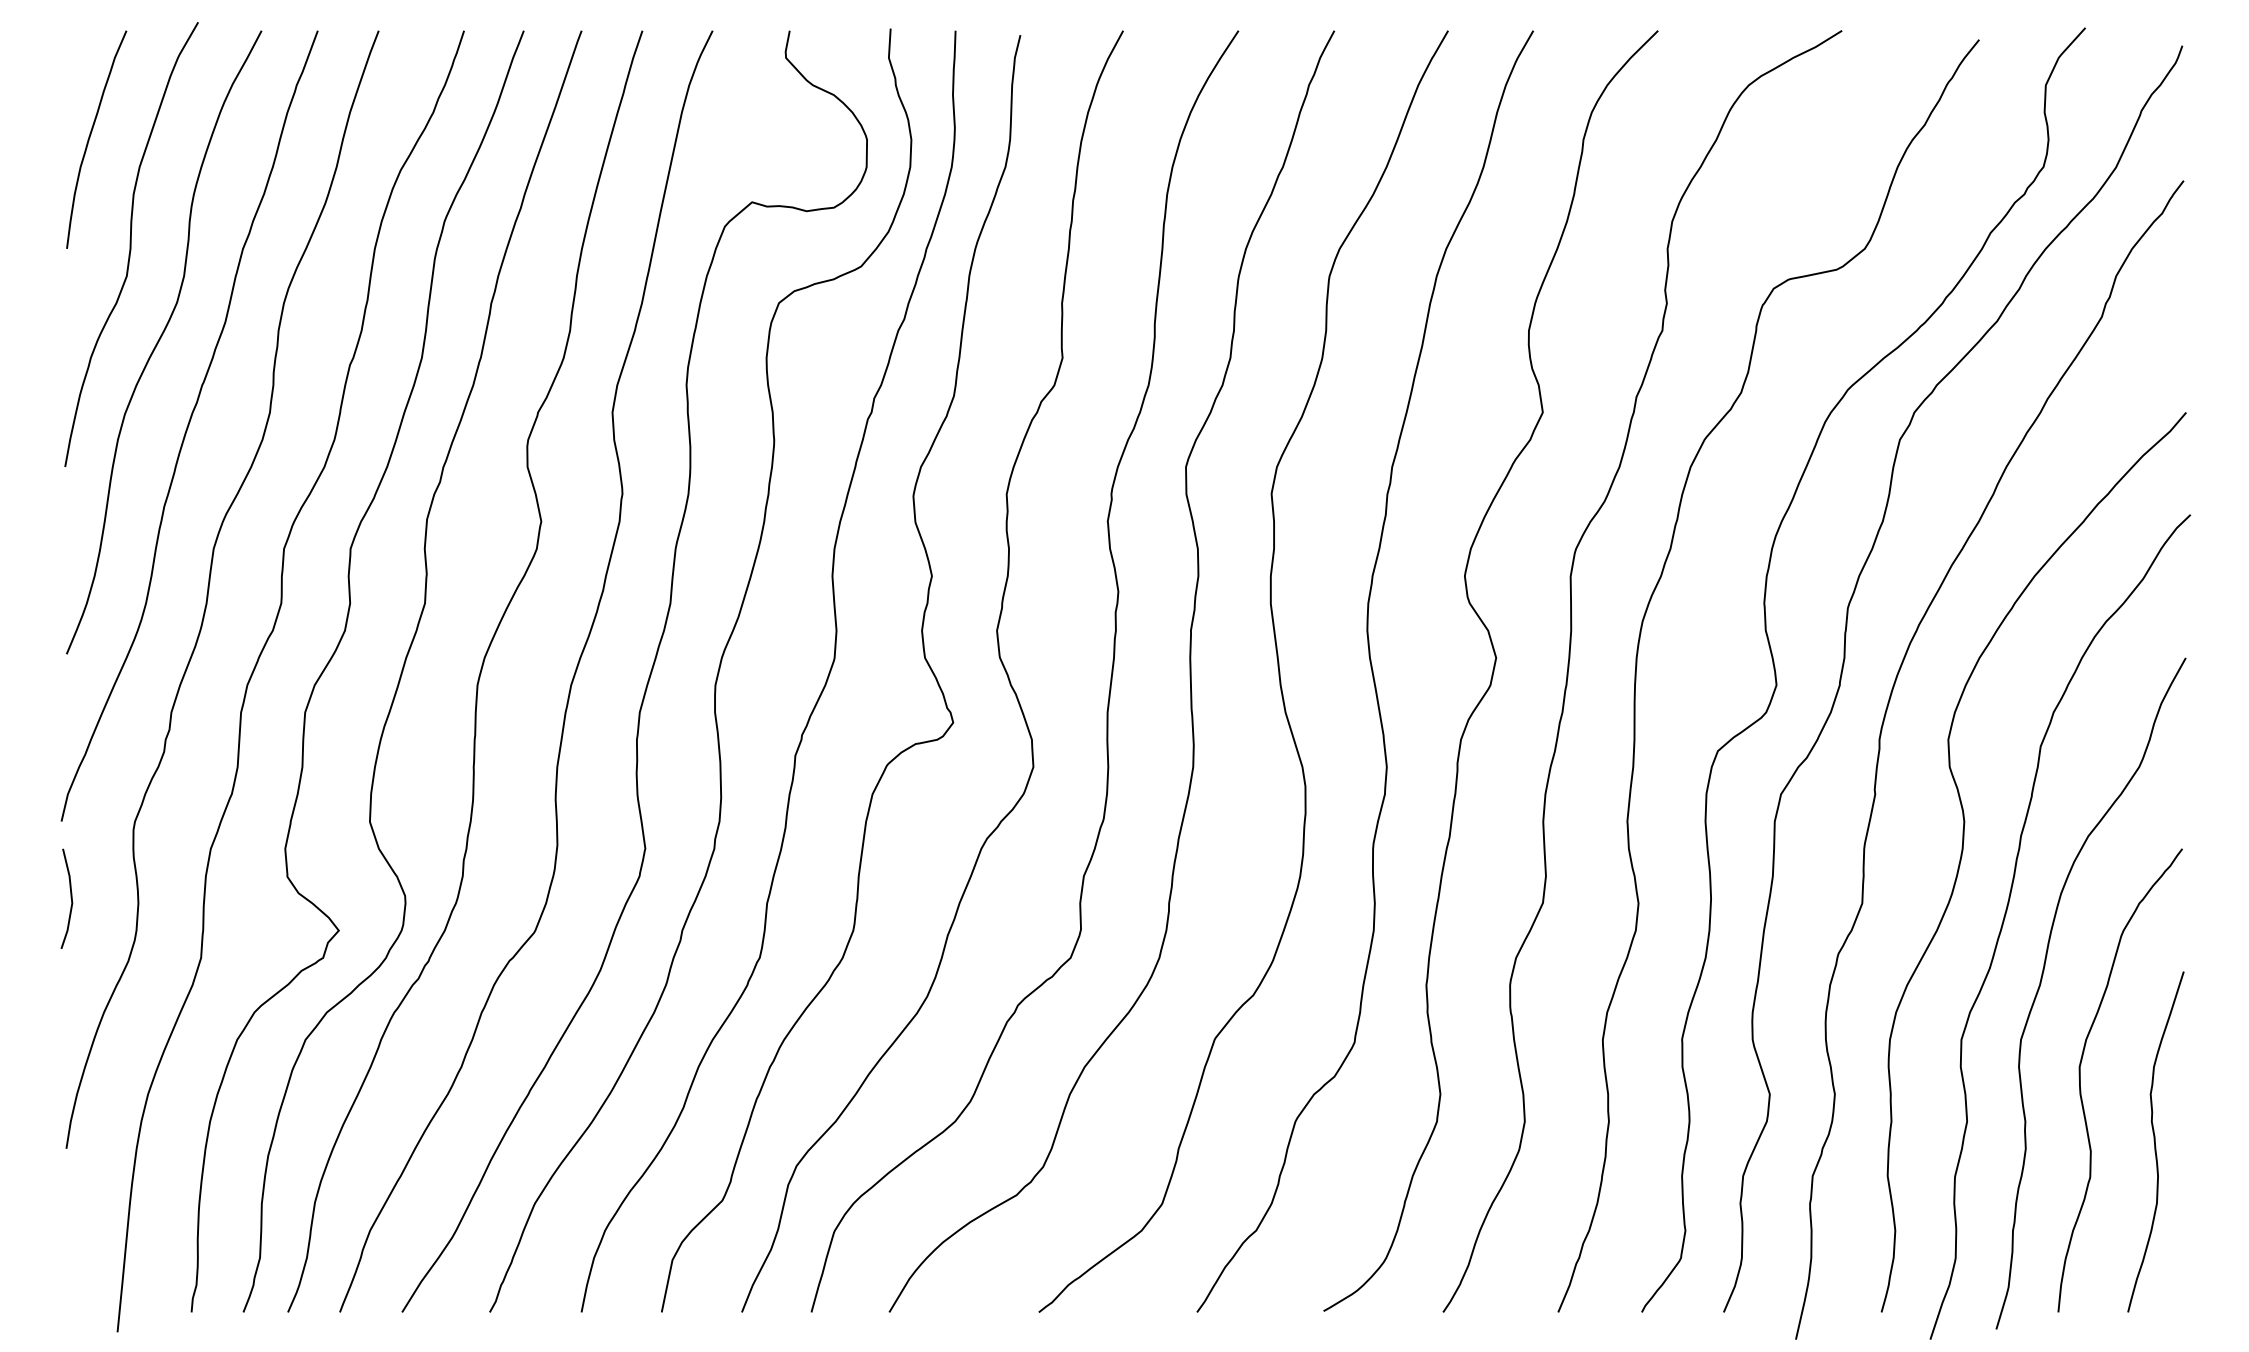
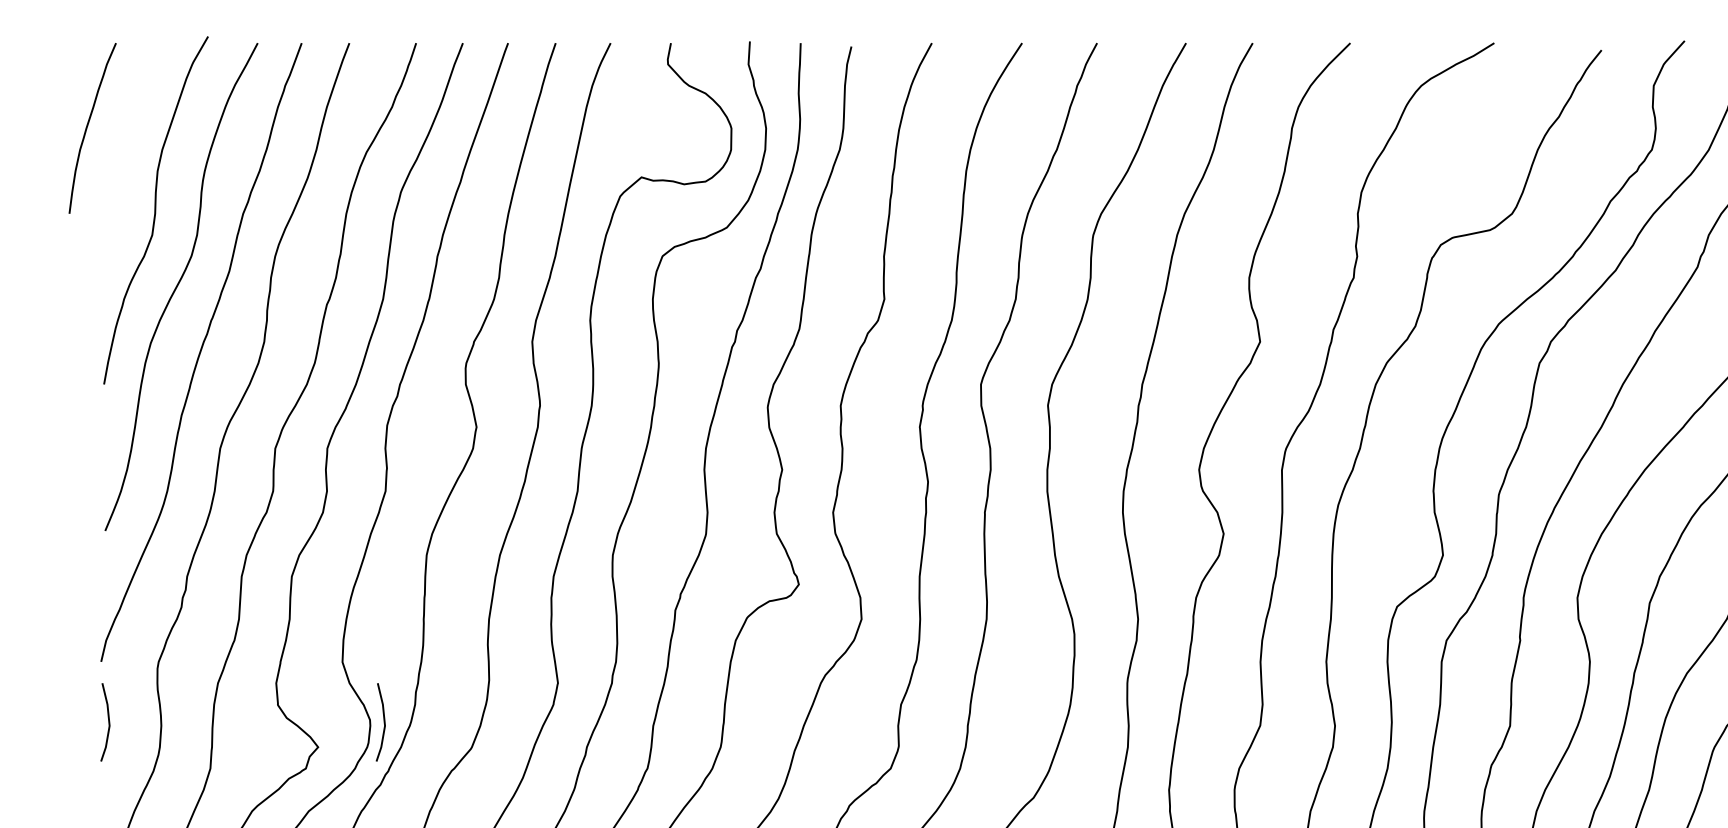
curve: (90, 137) -> (87, 126), moved
line: (422, 898) -> (383, 722), added

